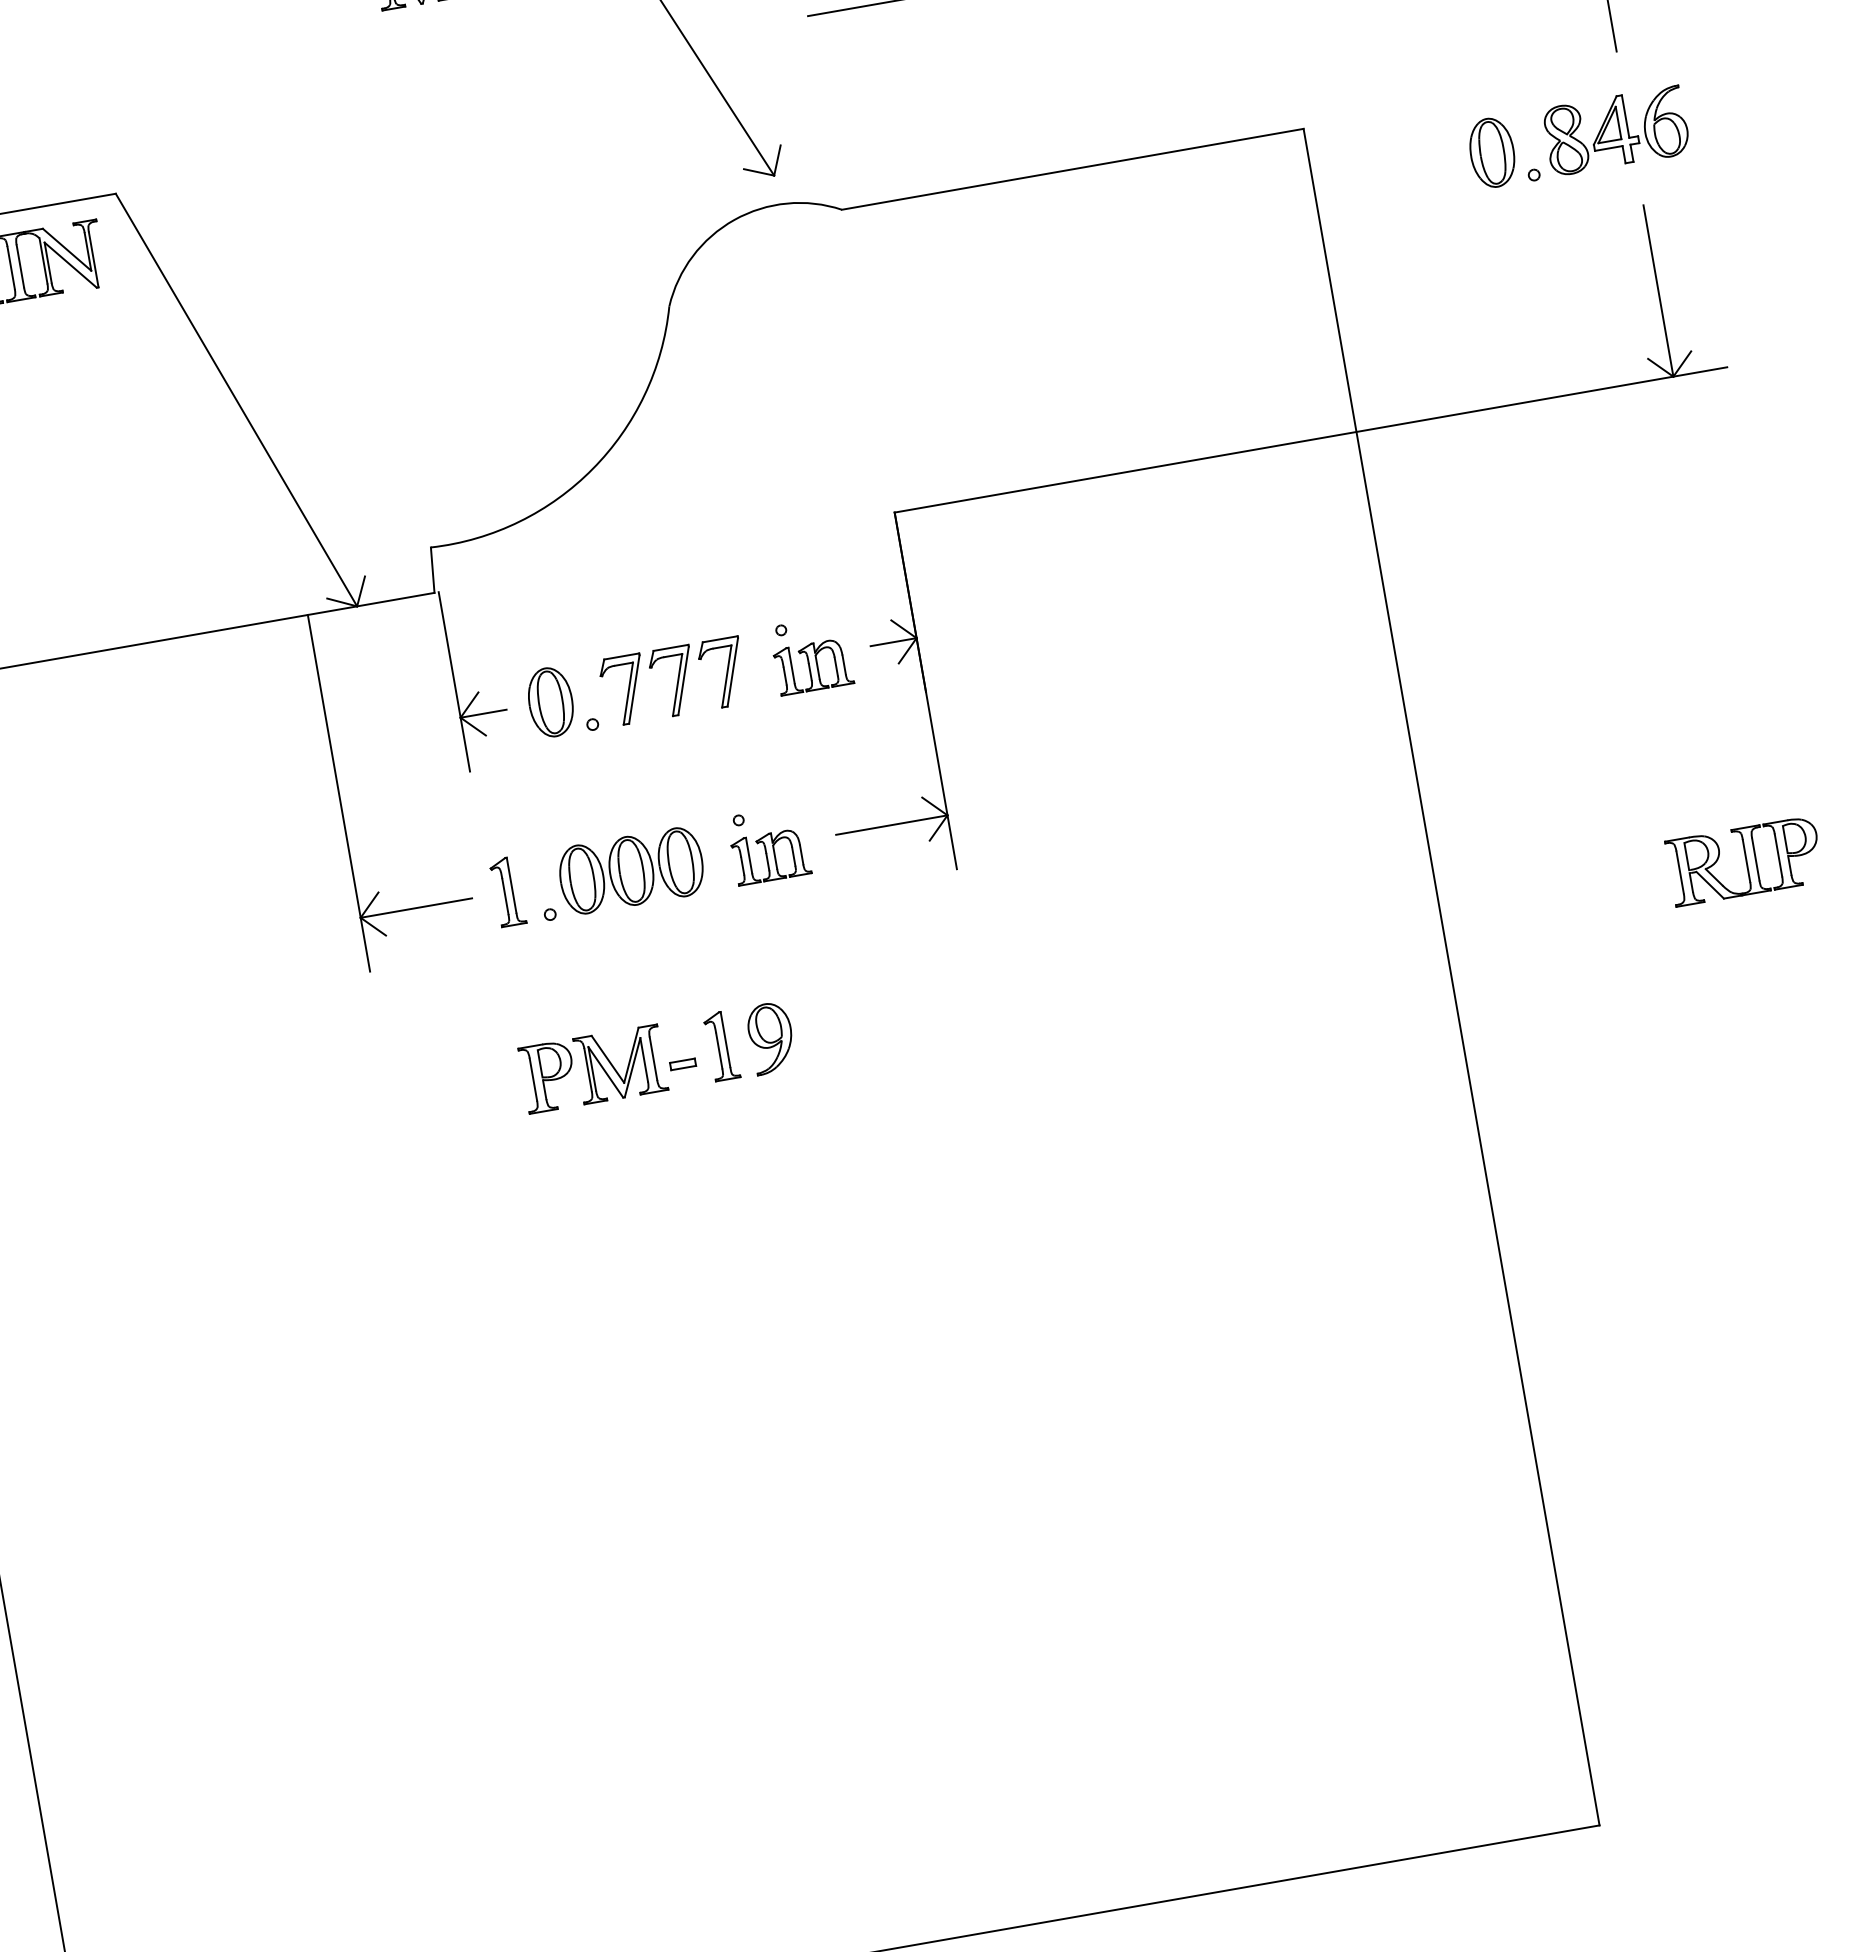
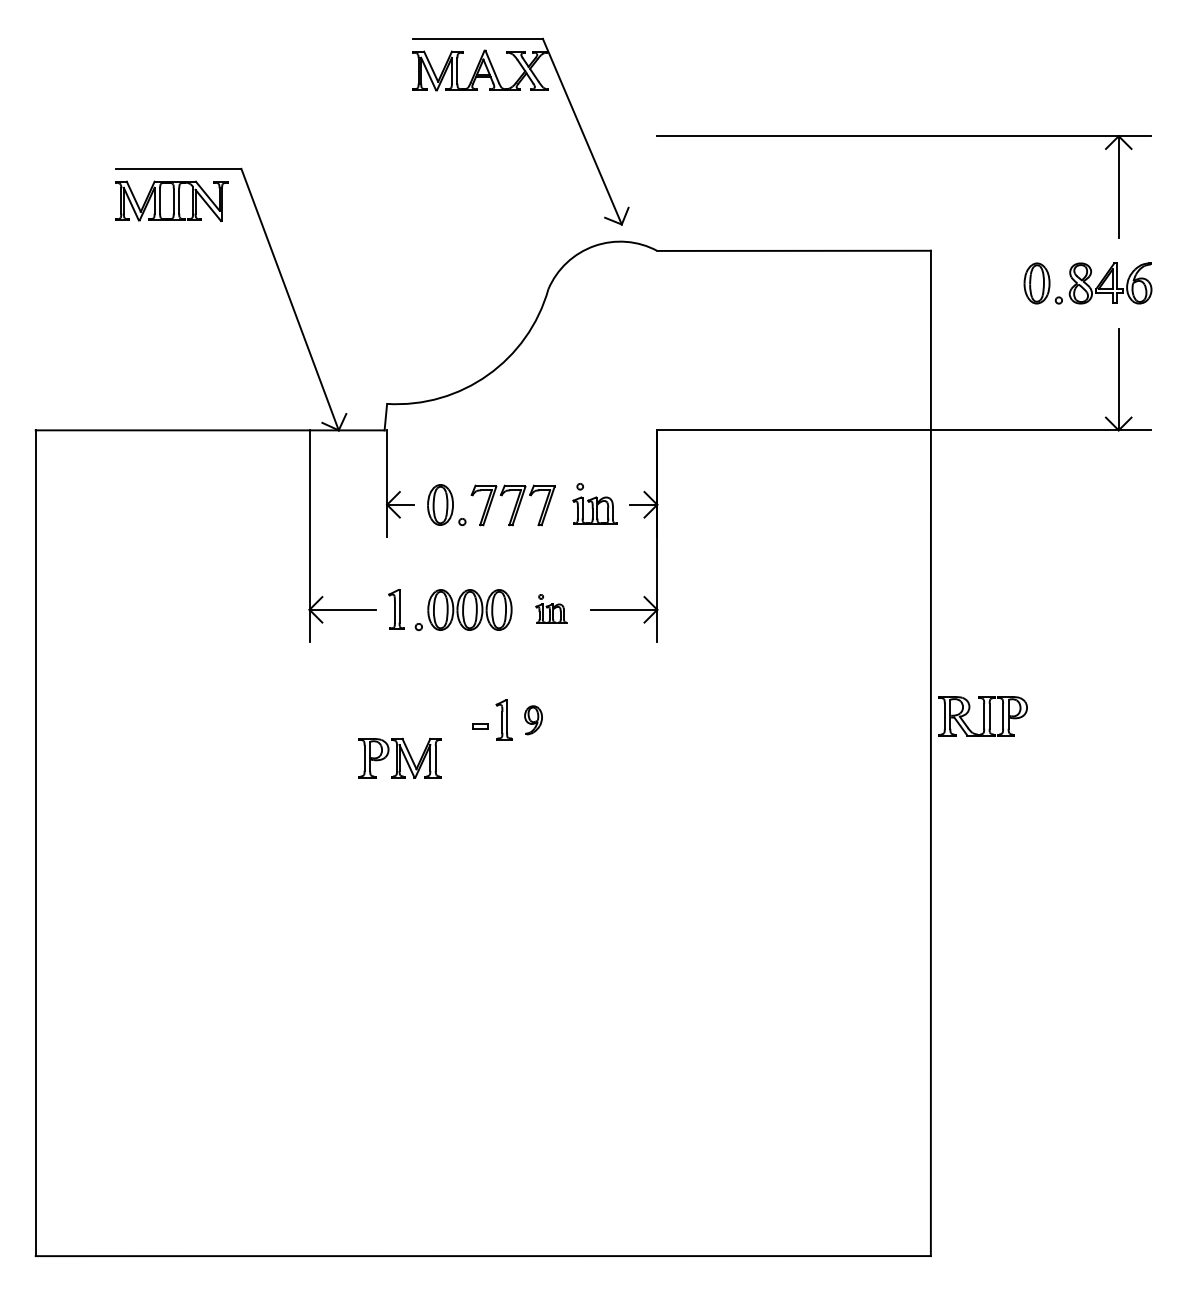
part: (768, 844) -> (551, 608), size x0.7
part: (1743, 861) -> (982, 716), moved
part: (771, 1038) -> (533, 720), size x0.7
part: (592, 1068) -> (399, 757), moved

